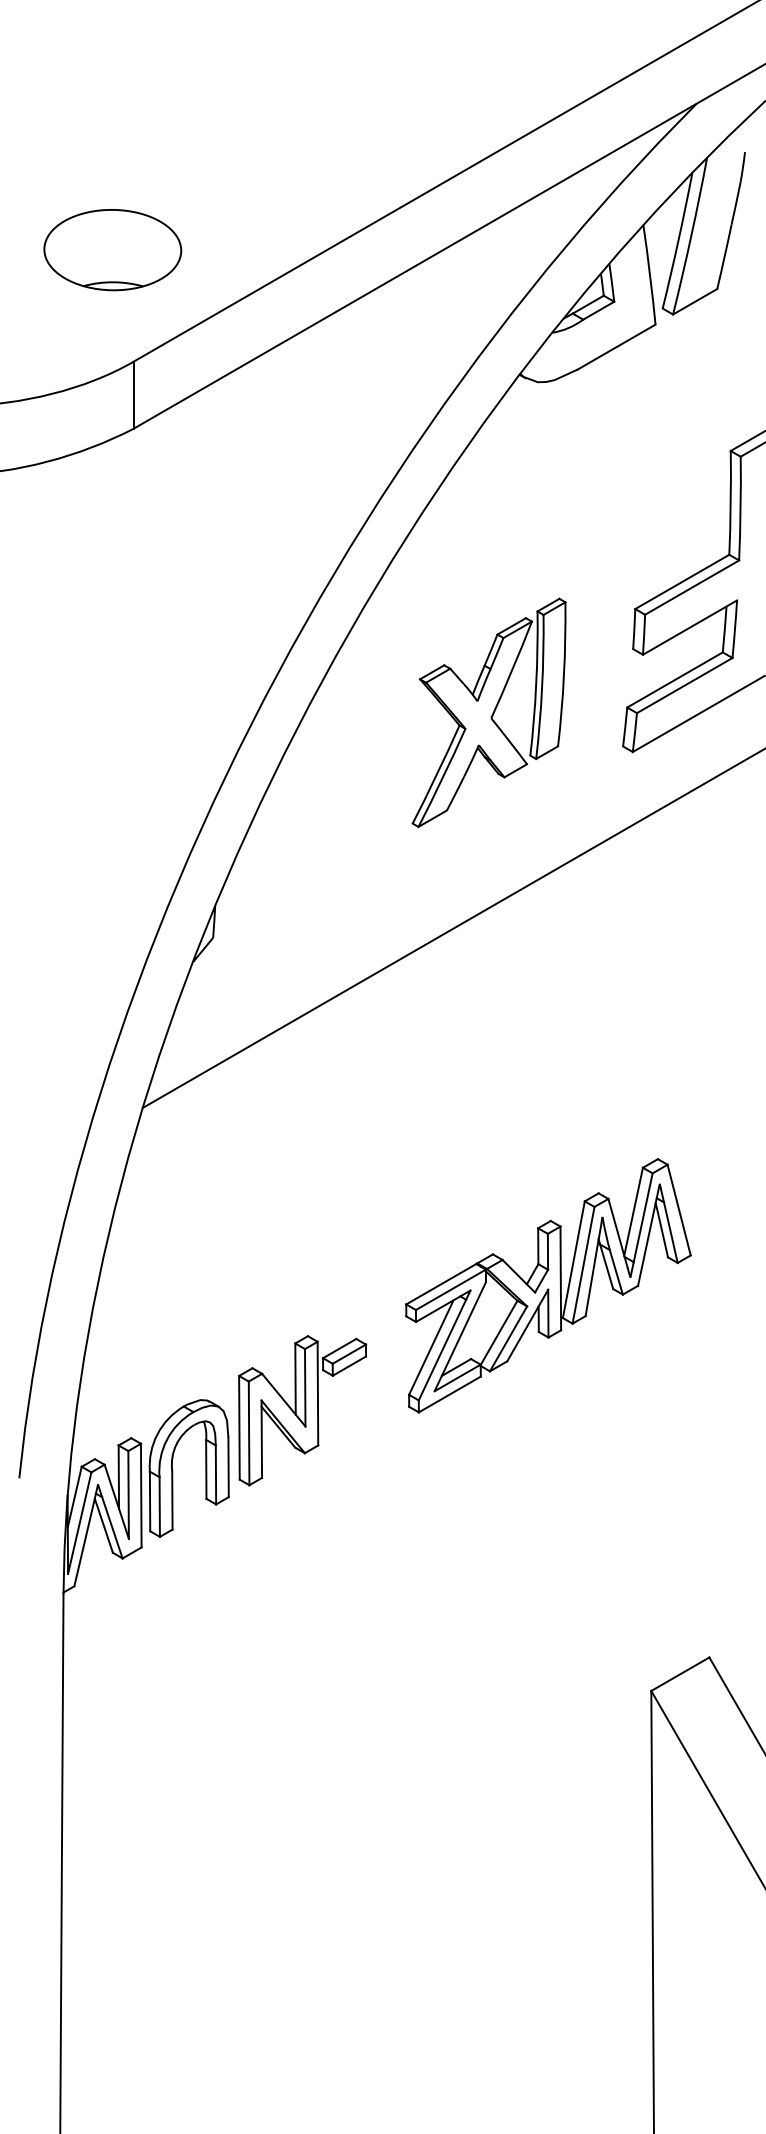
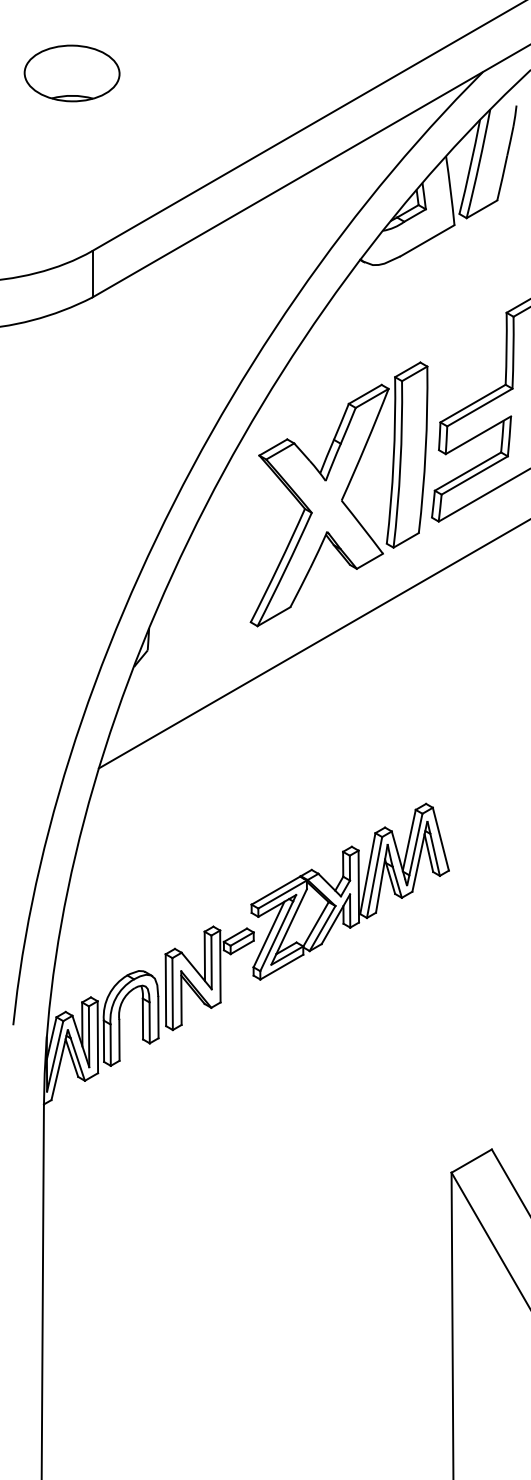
part: (111, 250) -> (71, 73), moved
part: (488, 712) -> (338, 494), size x1.67
part: (547, 1285) -> (349, 891), moved

